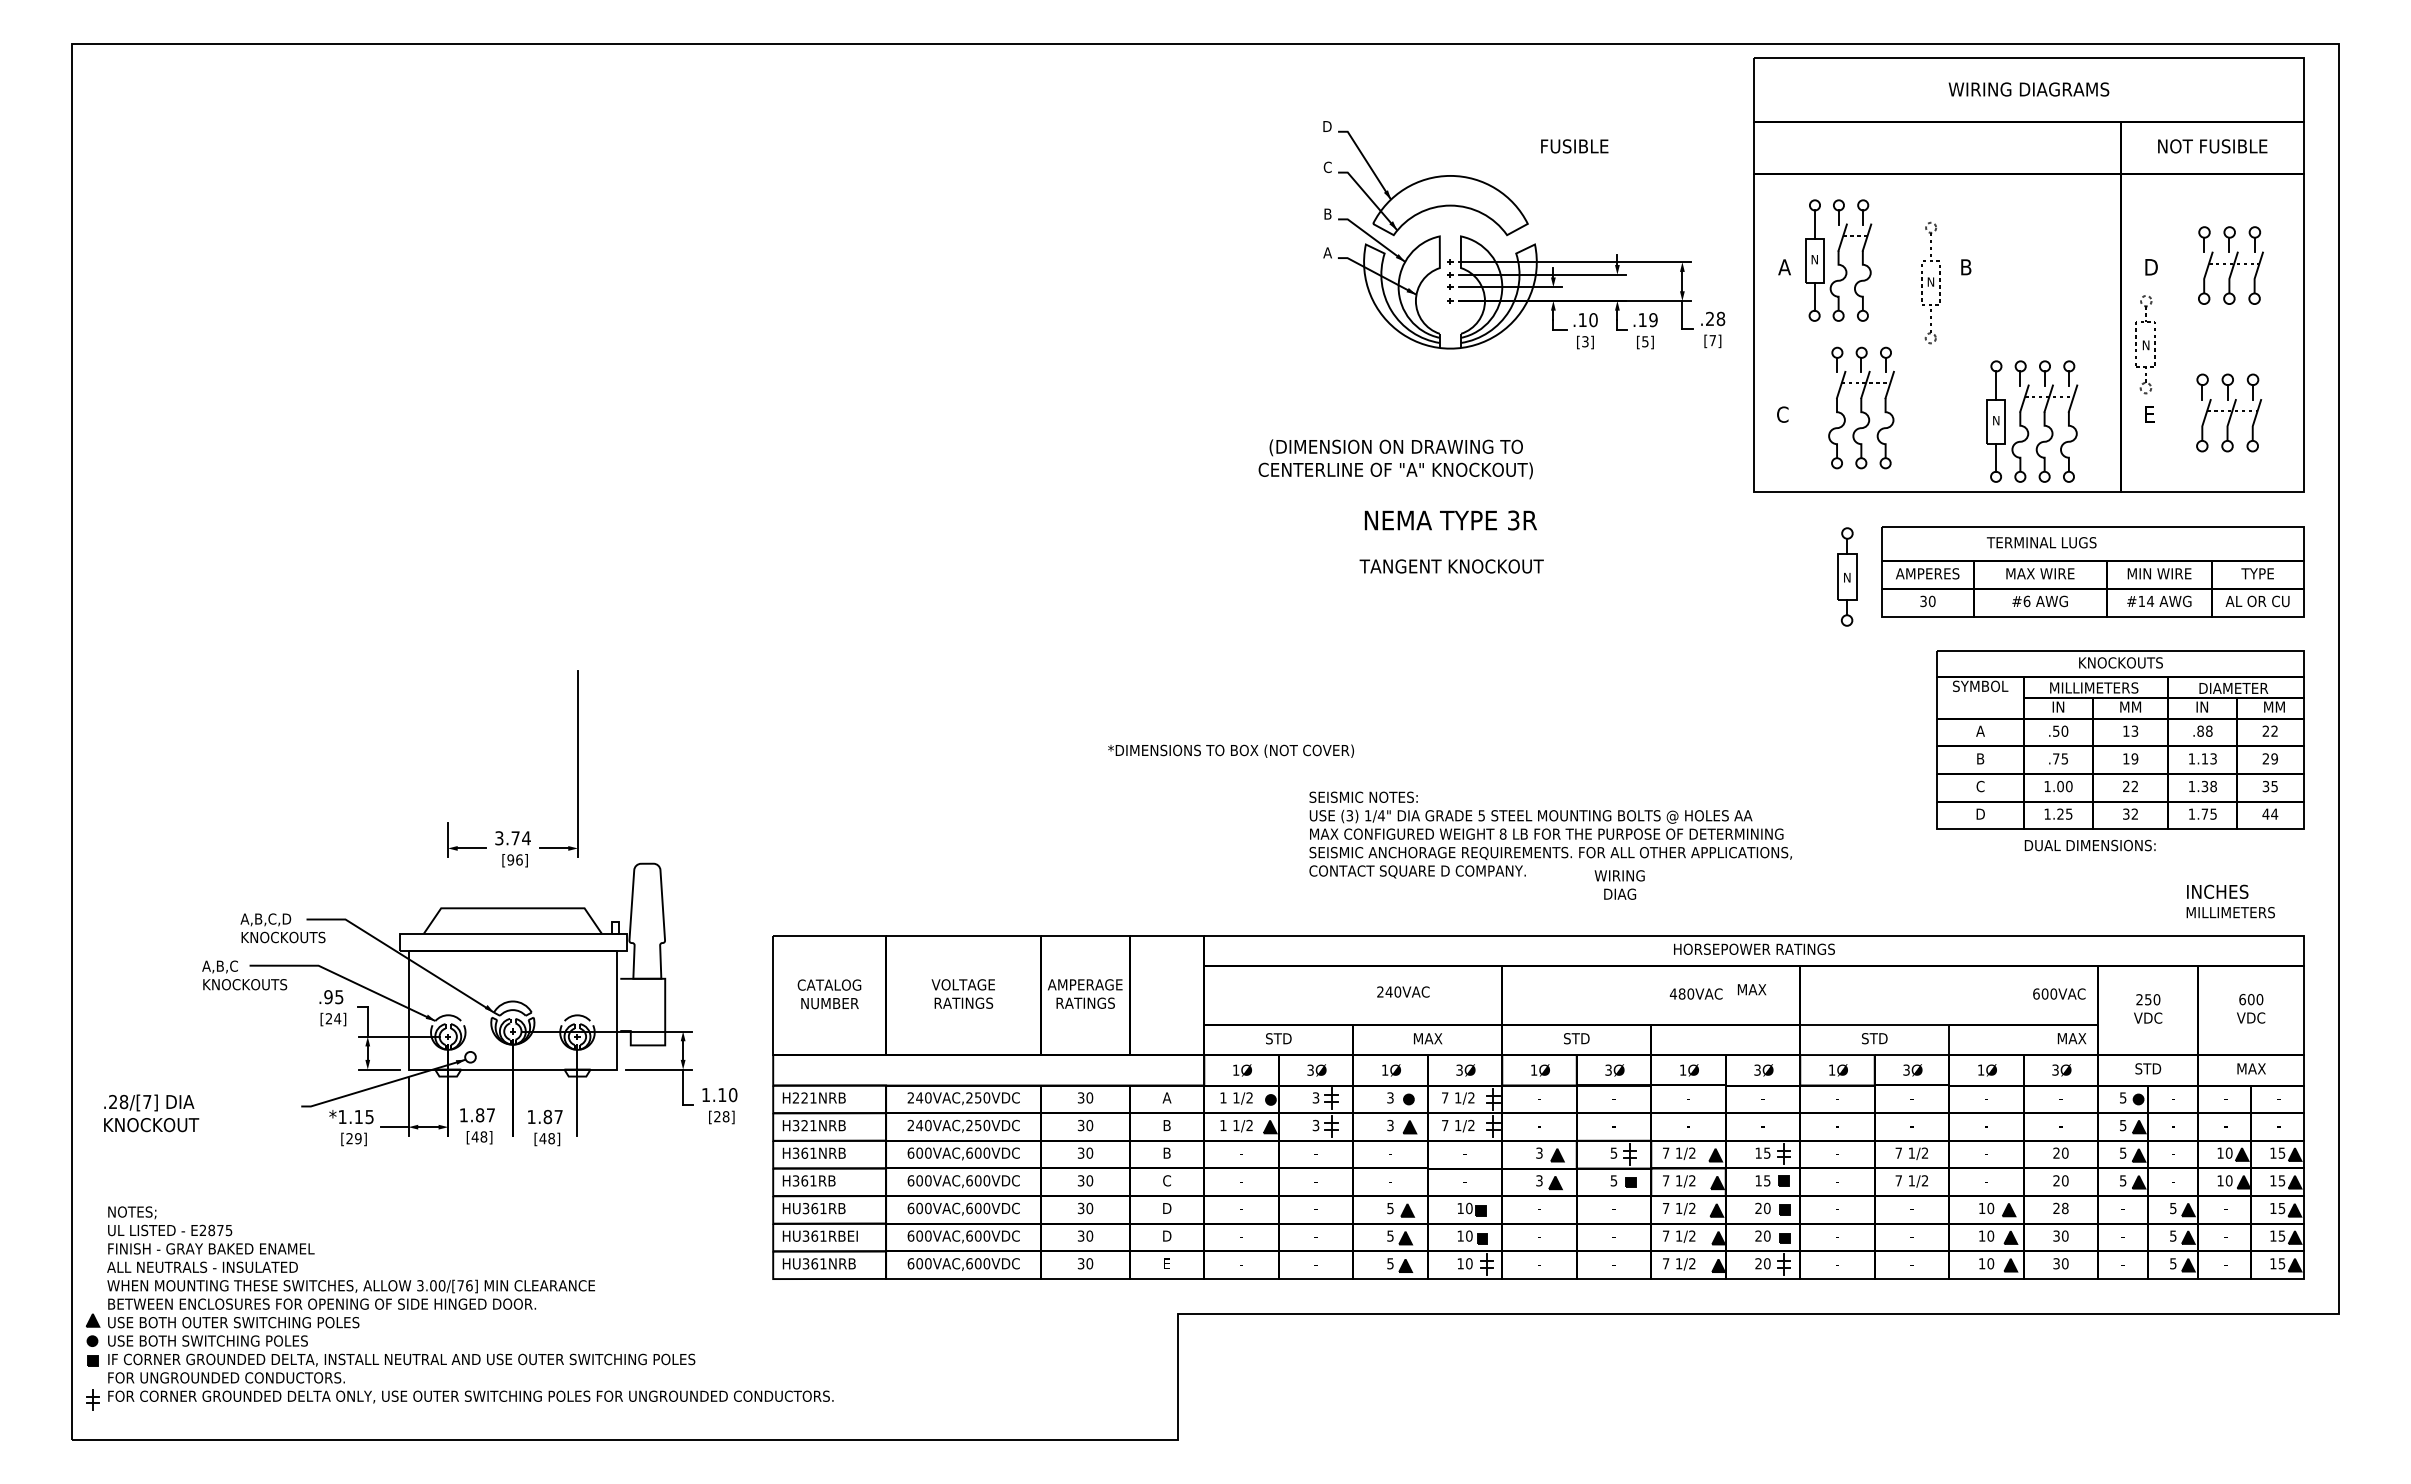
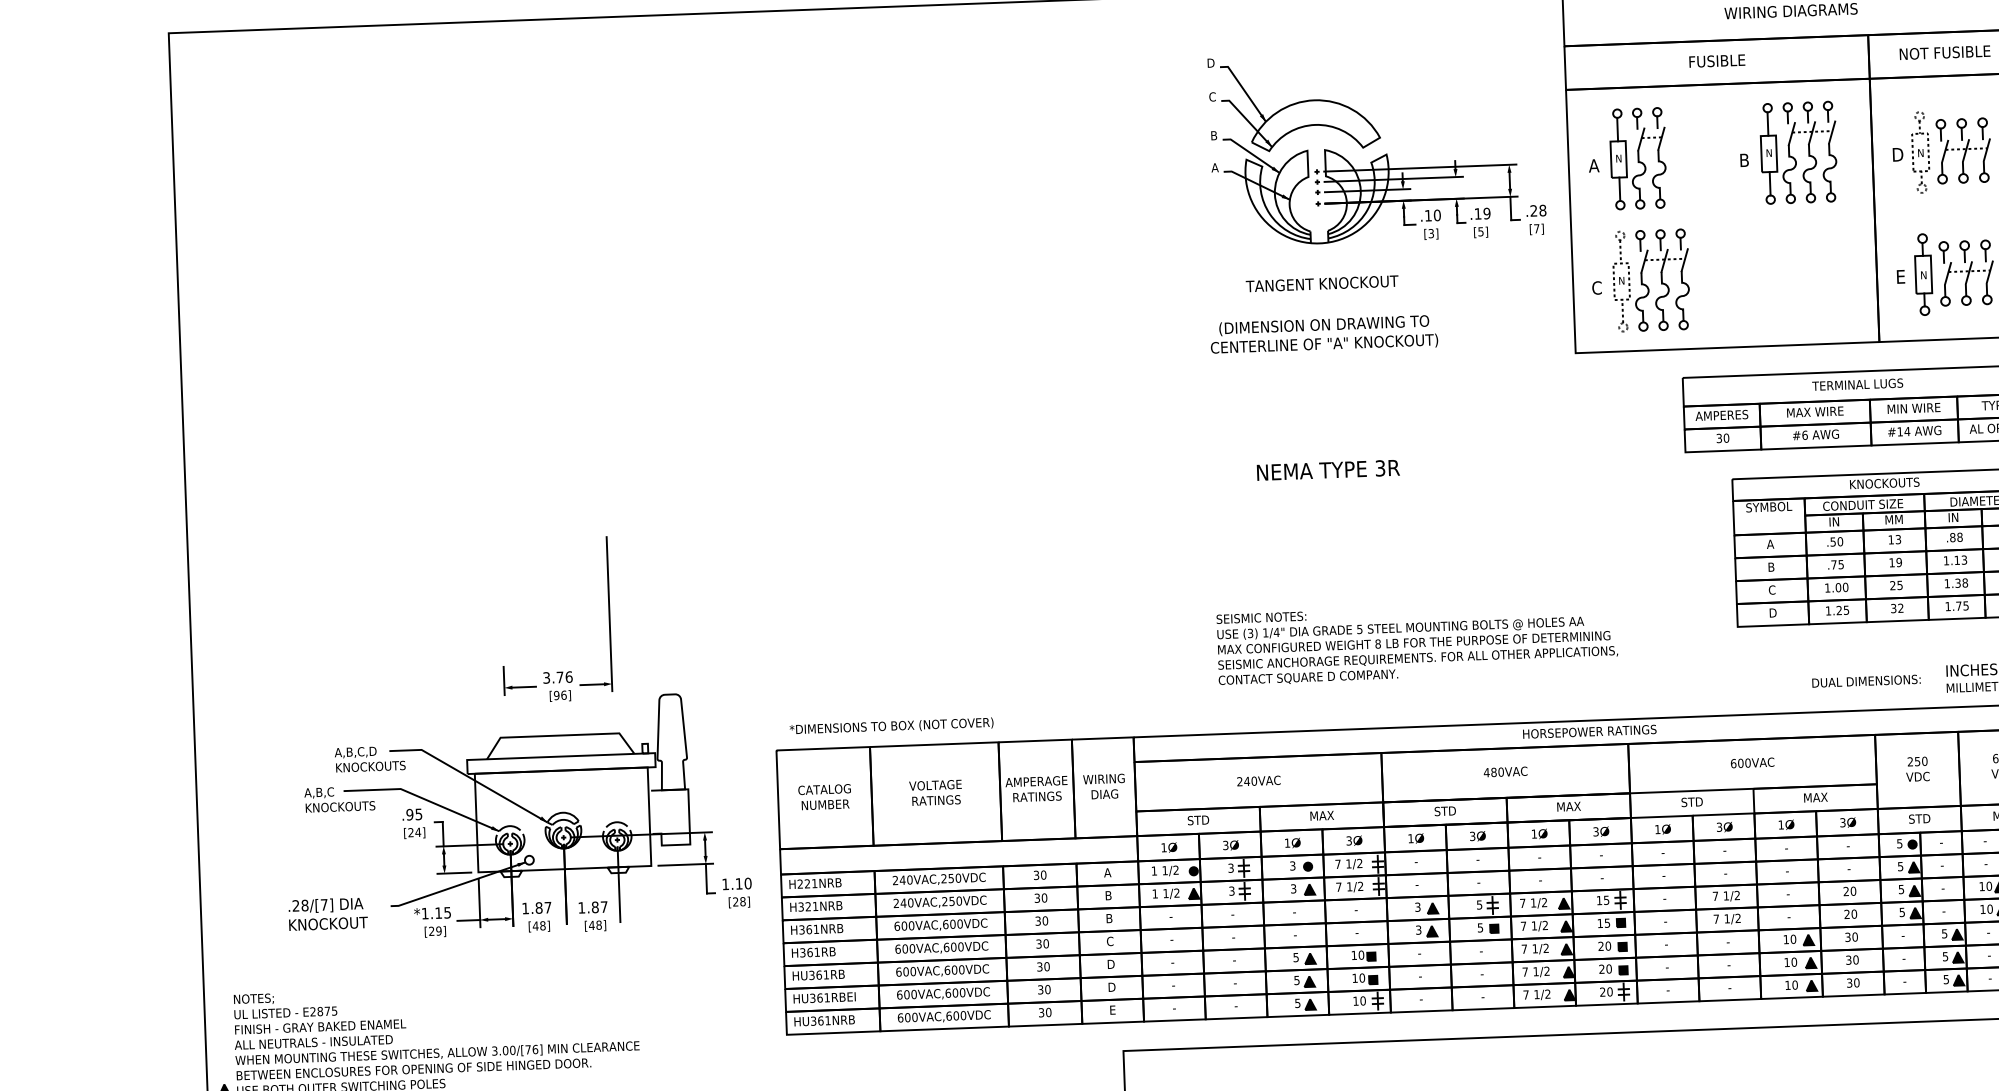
text: (1574, 146) -> (1717, 61), moved
part: (1930, 282) -> (1621, 281), moved
part: (2145, 344) -> (1920, 152), moved
part: (2026, 427) -> (1794, 157), moved
text: (1395, 459) -> (1323, 335), moved
text: (1450, 520) -> (1328, 470), moved
text: (2041, 542) -> (1857, 384), moved
text: (1451, 566) -> (1322, 283), moved
part: (1847, 576) -> (1923, 274), moved
text: (2093, 687) -> (1862, 504), MILLIMETERS -> CONDUIT SIZE
text: (1230, 750) -> (891, 726), moved
text: (2134, 786) -> (1899, 585), 22 -> 25
text: (526, 838) -> (569, 677), 3.74 -> 3.76
text: (2089, 845) -> (1865, 681), moved
text: (1619, 884) -> (1104, 786), moved
text: (1751, 989) -> (1568, 806), moved
text: (1403, 991) -> (1258, 780), moved
text: (1695, 993) -> (1505, 771), moved
text: (2059, 993) -> (1752, 762), moved
text: (2071, 1038) -> (1815, 797), moved
text: (151, 1113) -> (328, 914), moved
text: (2060, 1208) -> (1851, 937), 28 -> 30

